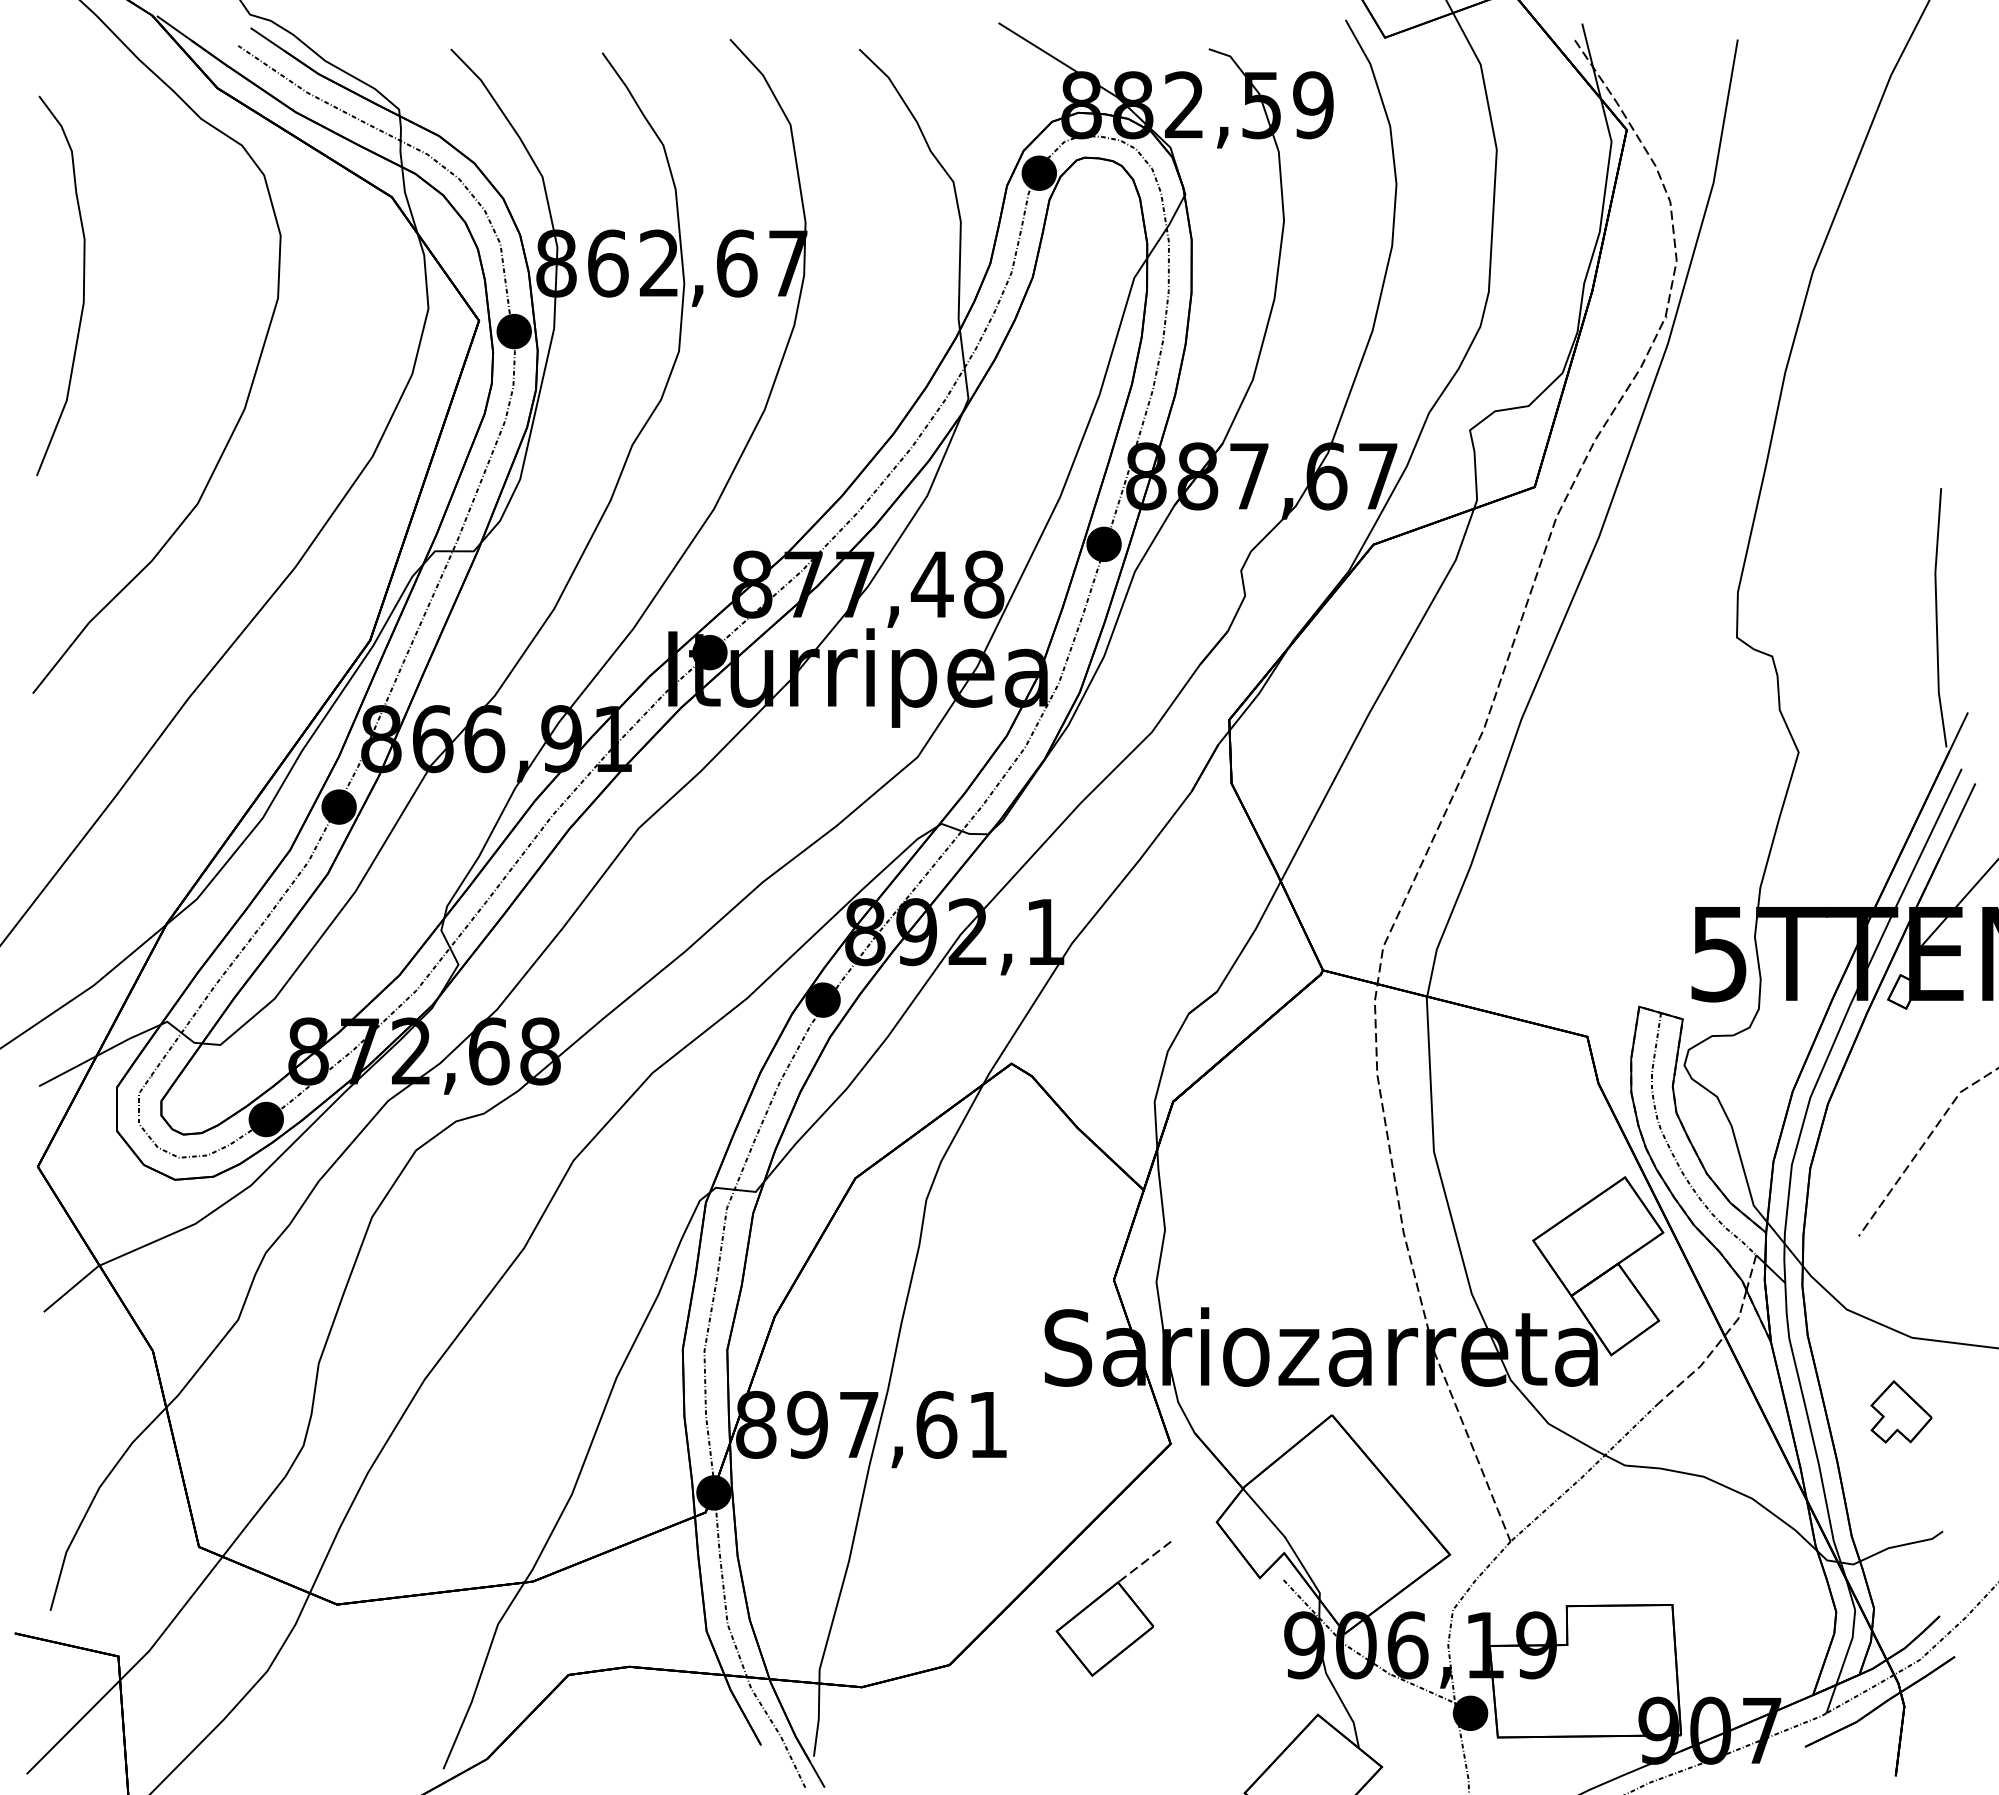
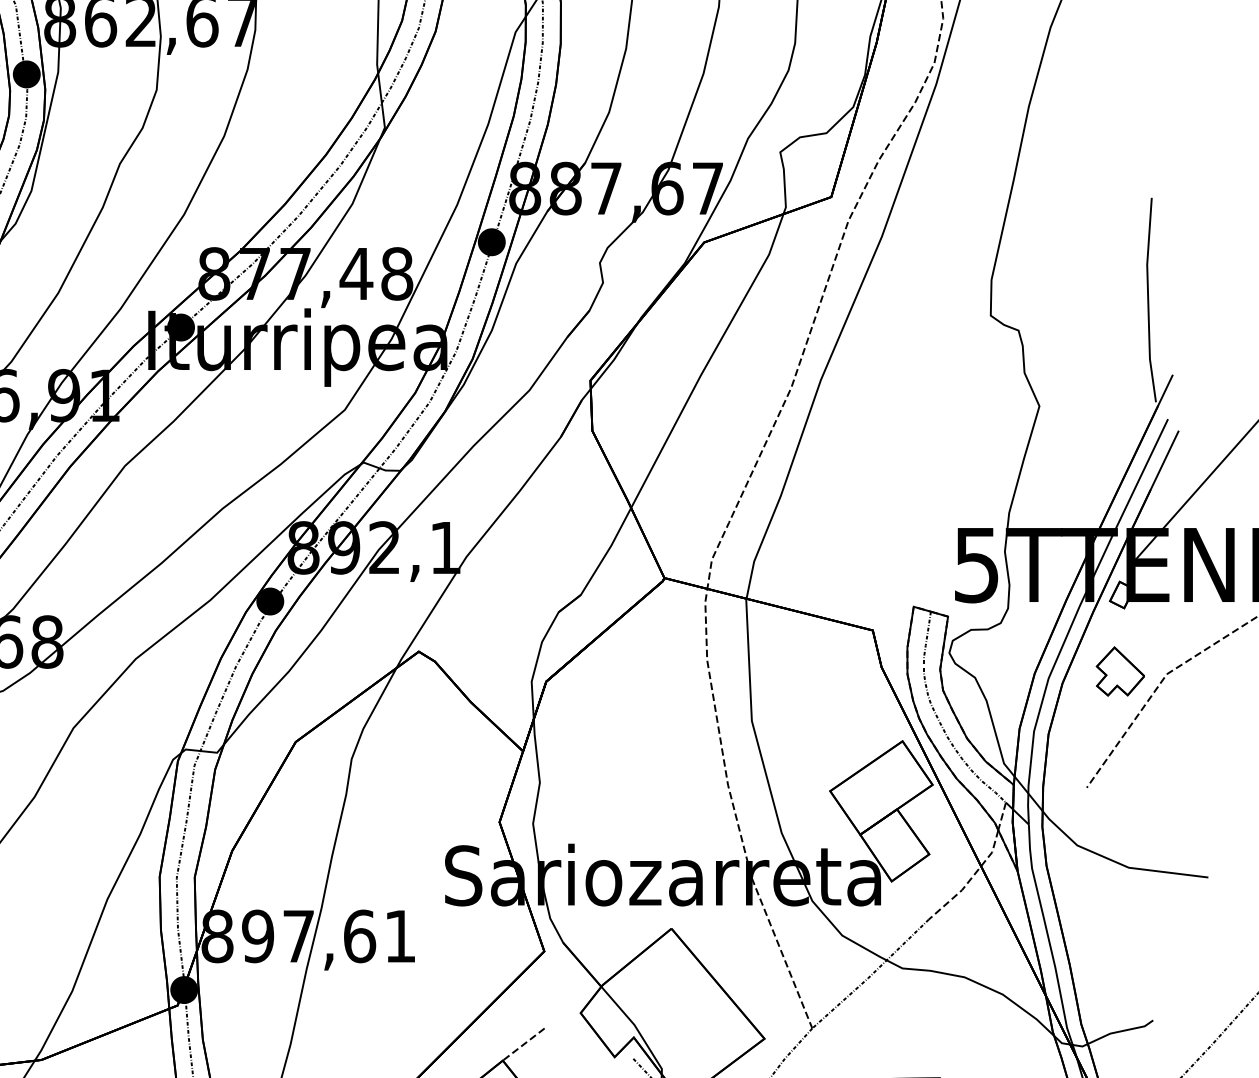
part: (1901, 1411) -> (1120, 671), moved

